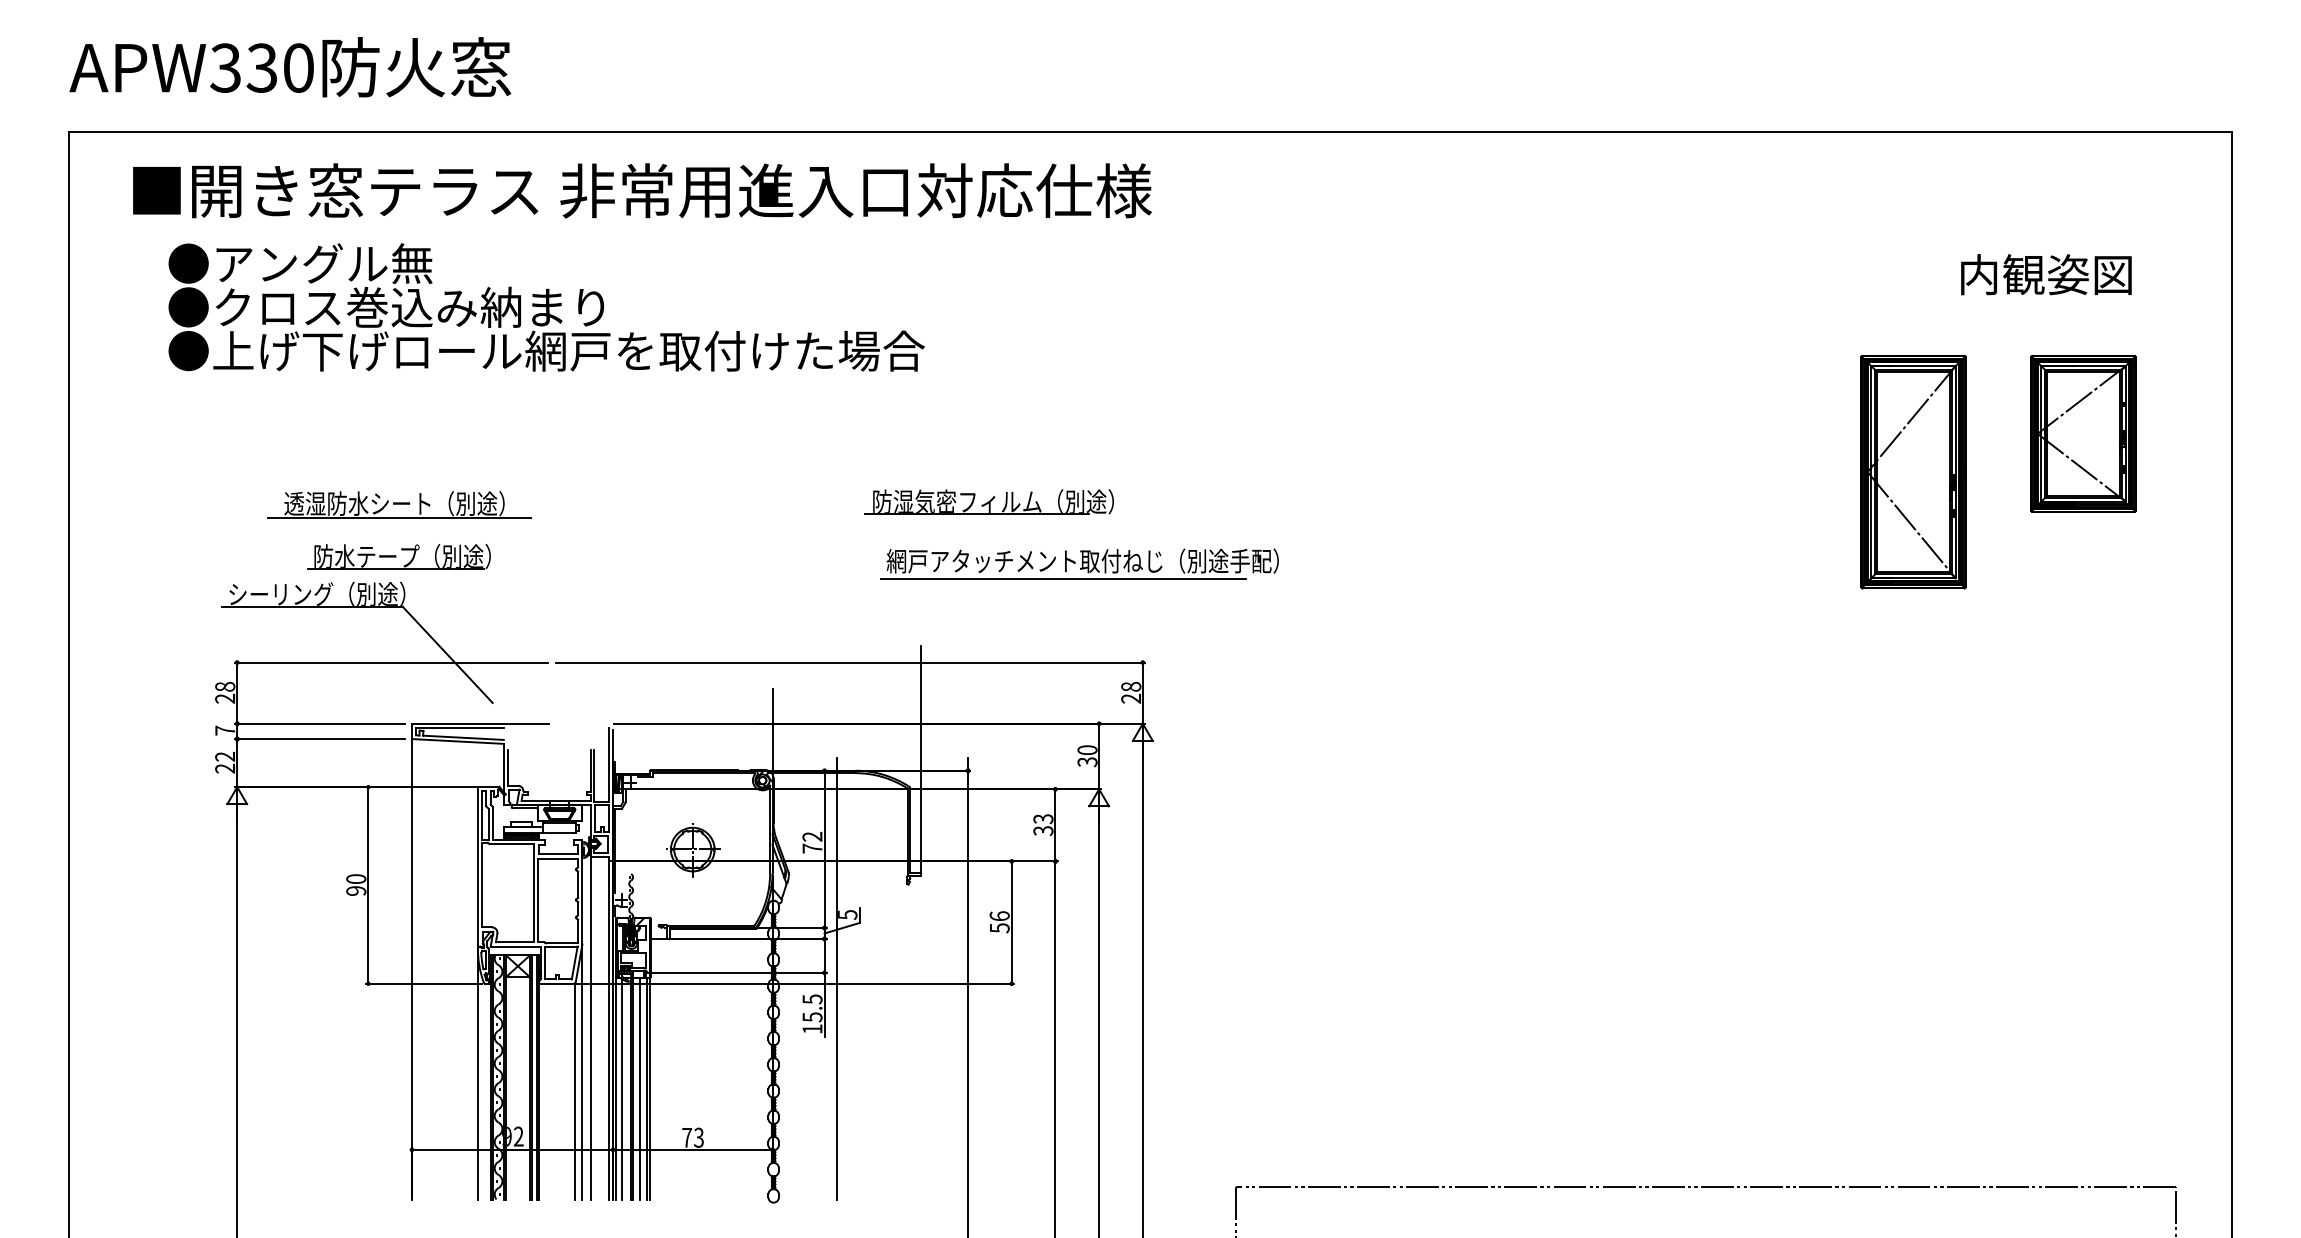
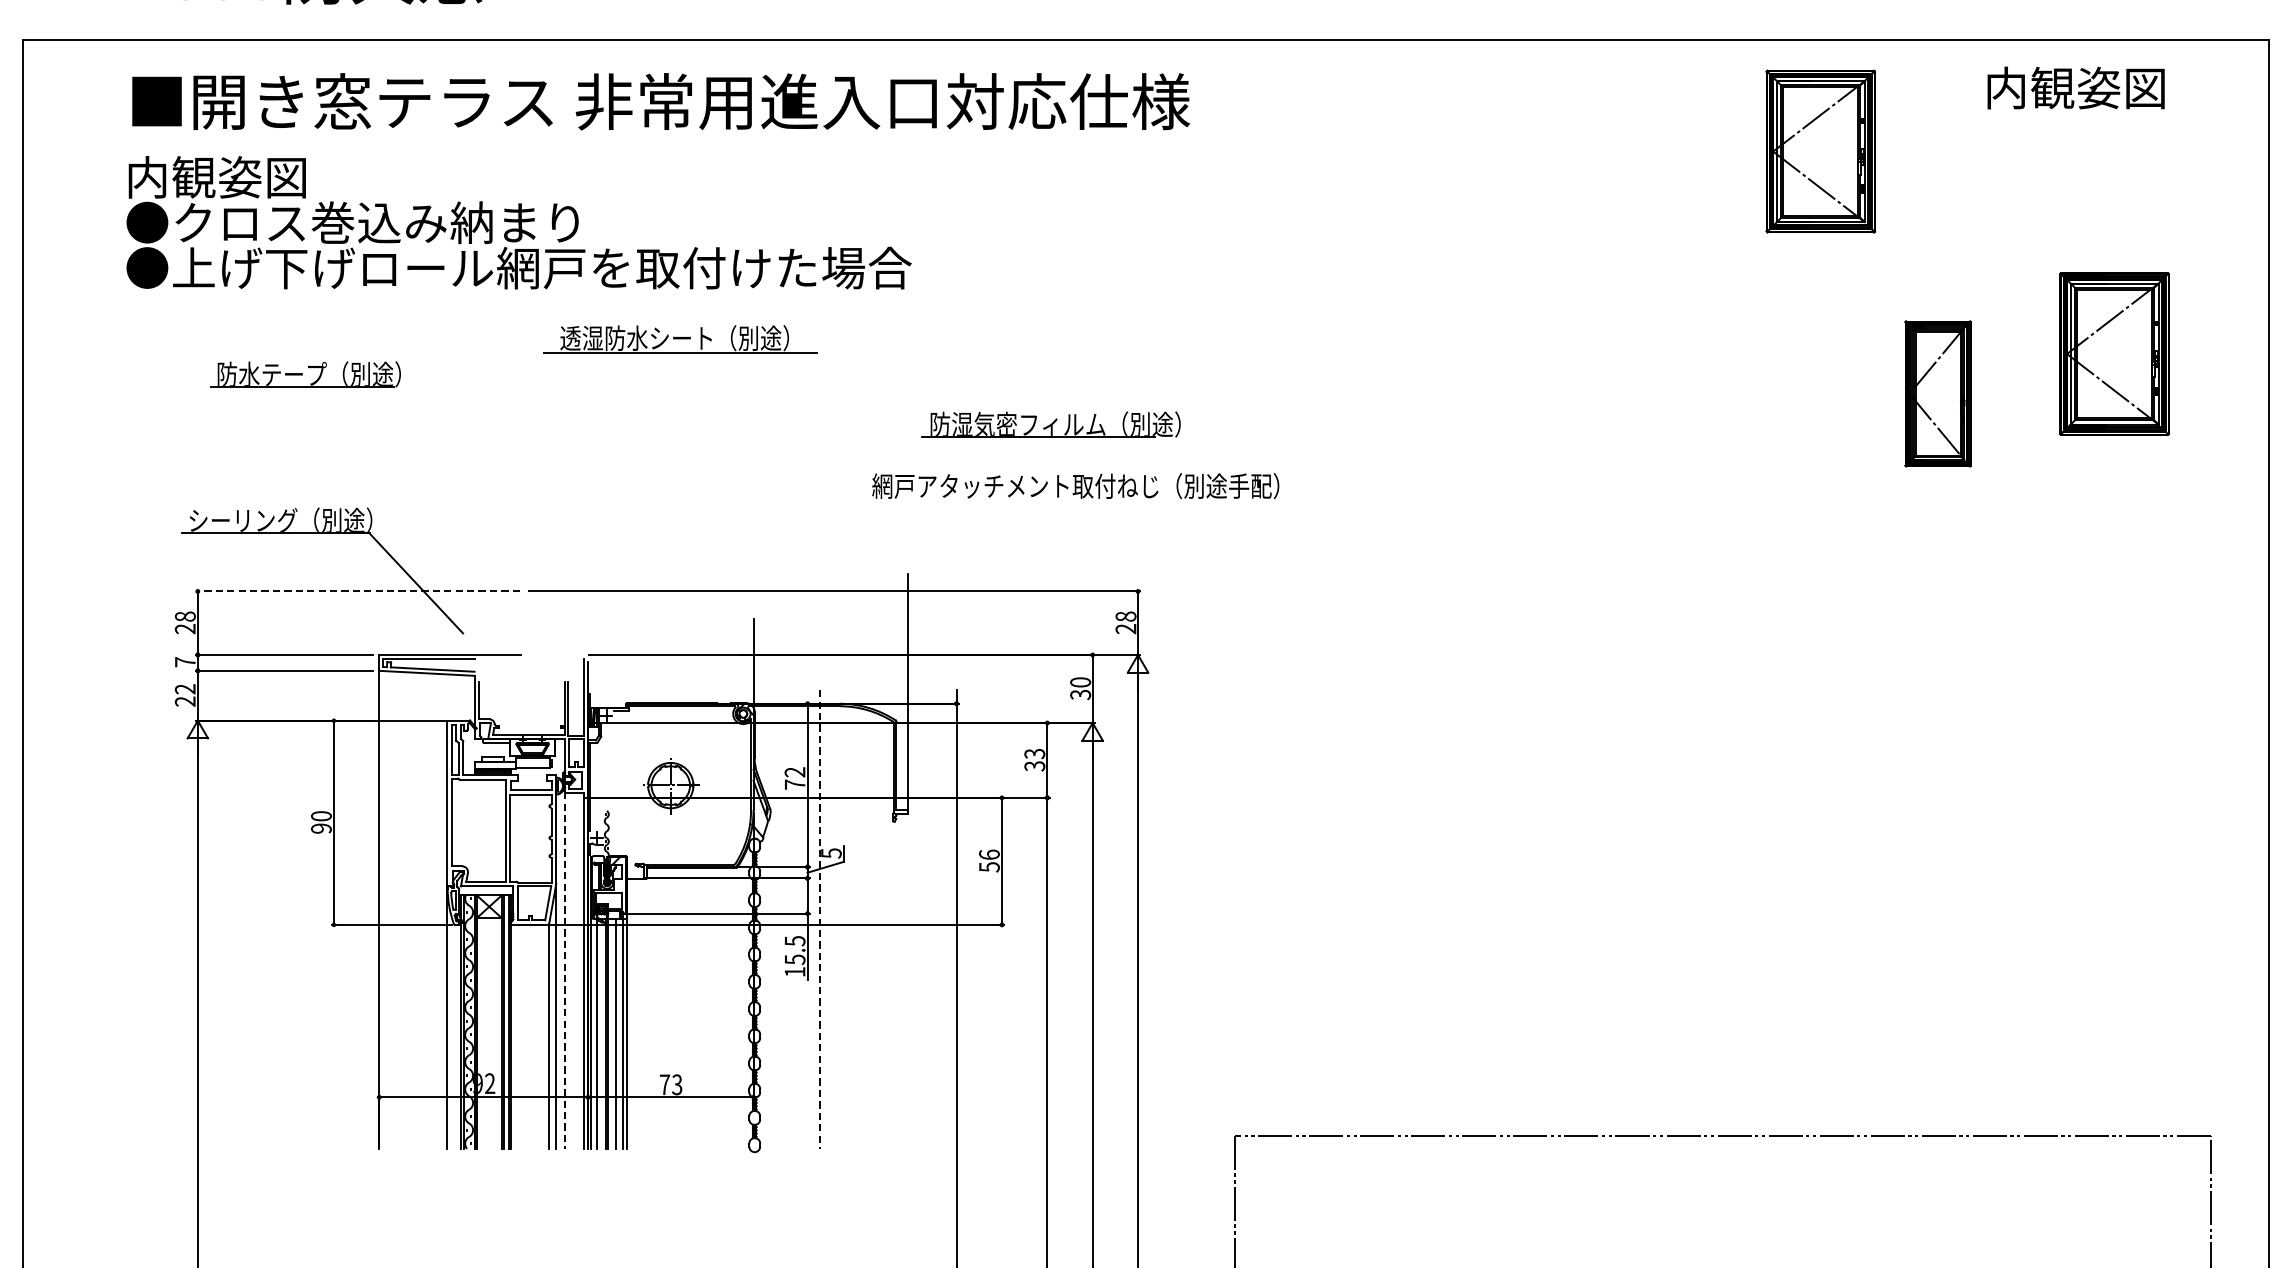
text: (642, 190) -> (661, 101), moved
part: (1800, 238) -> (1820, 151), added
text: (300, 263) -> (263, 177), ●アングル無 -> 内観姿図
text: (2046, 274) -> (2076, 87), moved
part: (1913, 472) -> (1938, 394), size x0.6
part: (988, 501) -> (1050, 424), moved
part: (399, 504) -> (679, 339), moved
part: (398, 556) -> (305, 374), moved
line: (1062, 578) -> (1054, 504), removed
line: (390, 662) -> (356, 591), solid -> dashed
line: (836, 978) -> (819, 919), solid -> dashed
line: (591, 1027) -> (565, 970), solid -> dashed

